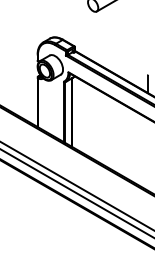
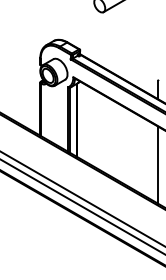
line: (148, 153) -> (158, 164), added

